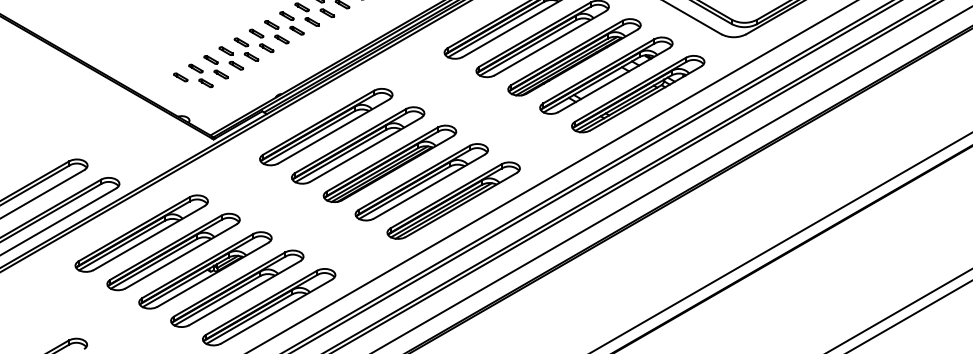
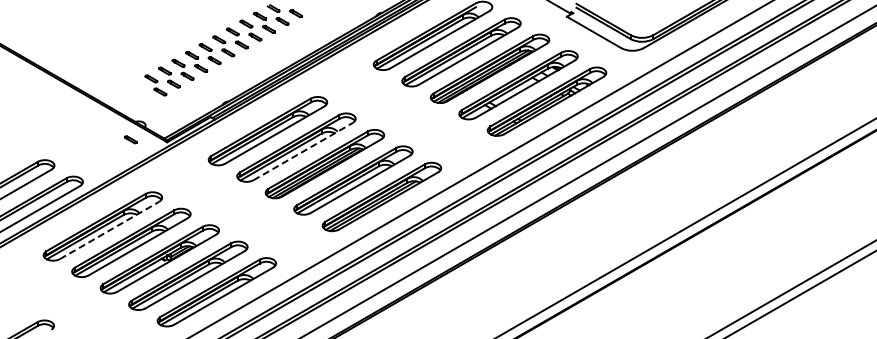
part: (180, 77) -> (130, 139), moved
line: (365, 149) -> (303, 151), solid -> dashed
line: (150, 238) -> (110, 230), solid -> dashed

